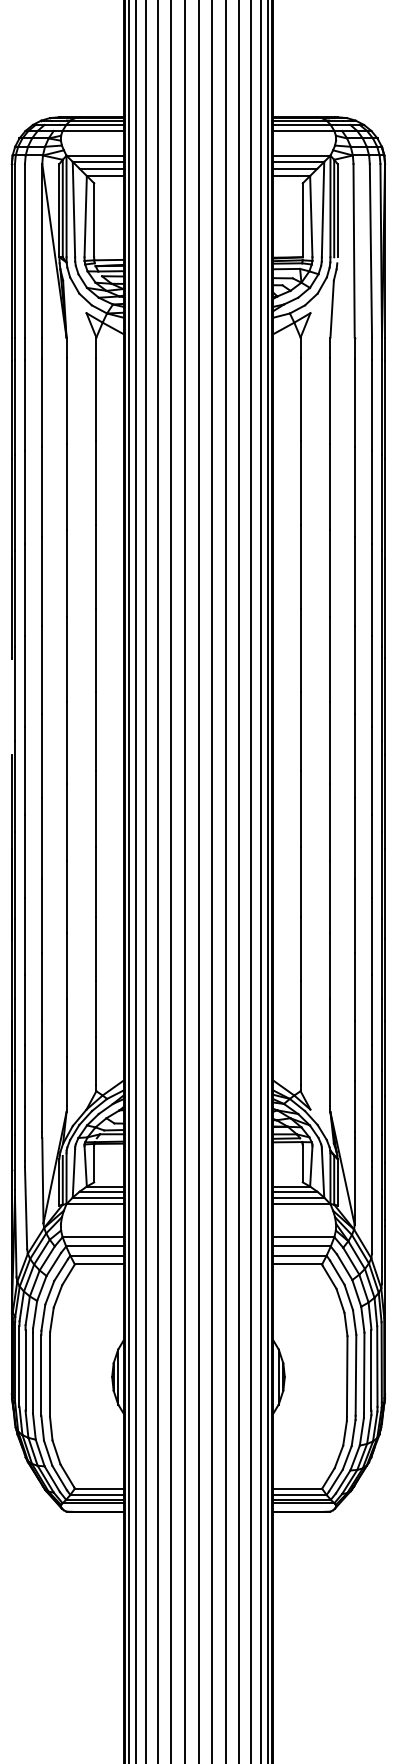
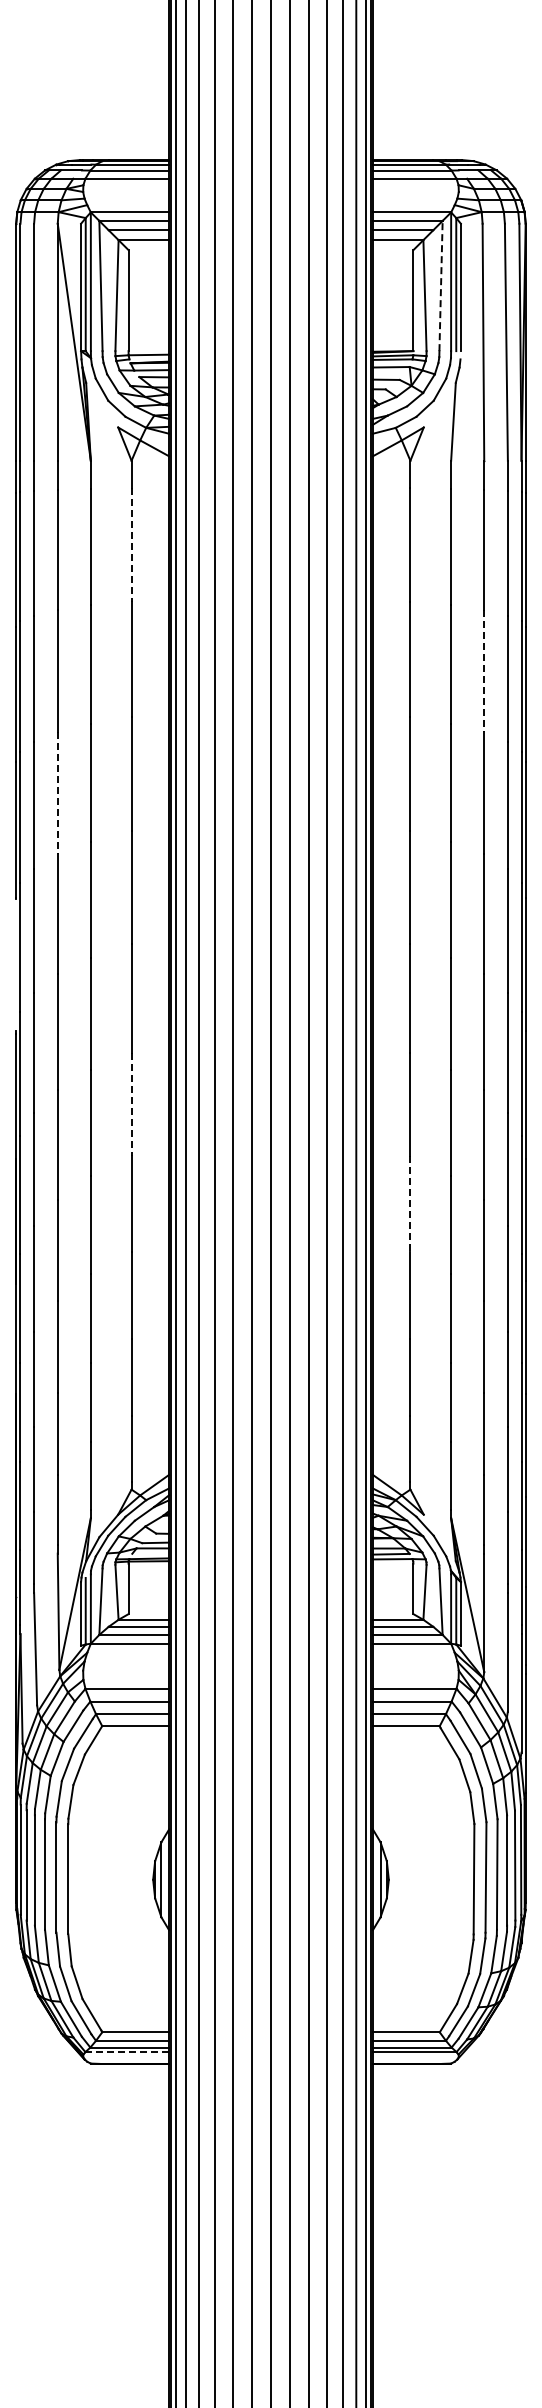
line: (323, 209) -> (441, 285), solid -> dashed
line: (96, 398) -> (131, 544), solid -> dashed
line: (354, 491) -> (484, 671), solid -> dashed
line: (42, 581) -> (57, 793), solid -> dashed
line: (96, 809) -> (131, 1104), solid -> dashed
line: (300, 882) -> (410, 1204), solid -> dashed
line: (93, 1503) -> (127, 2052), solid -> dashed

